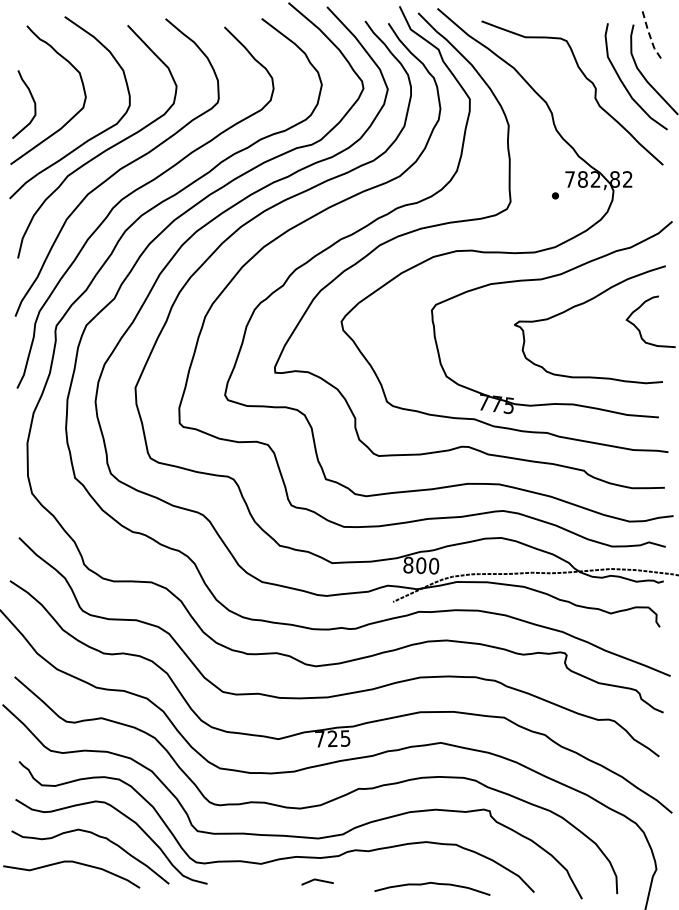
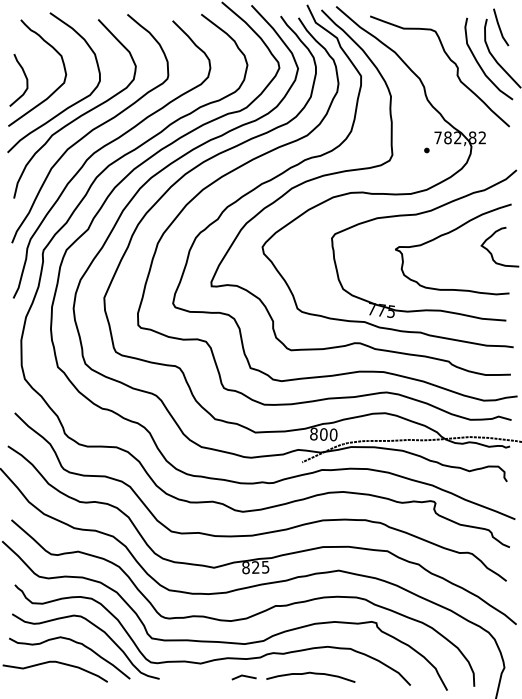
line: (650, 36) -> (499, 28), dashed -> solid
text: (320, 739) -> (246, 568), 725 -> 825
curve: (433, 884) -> (311, 674), moved

